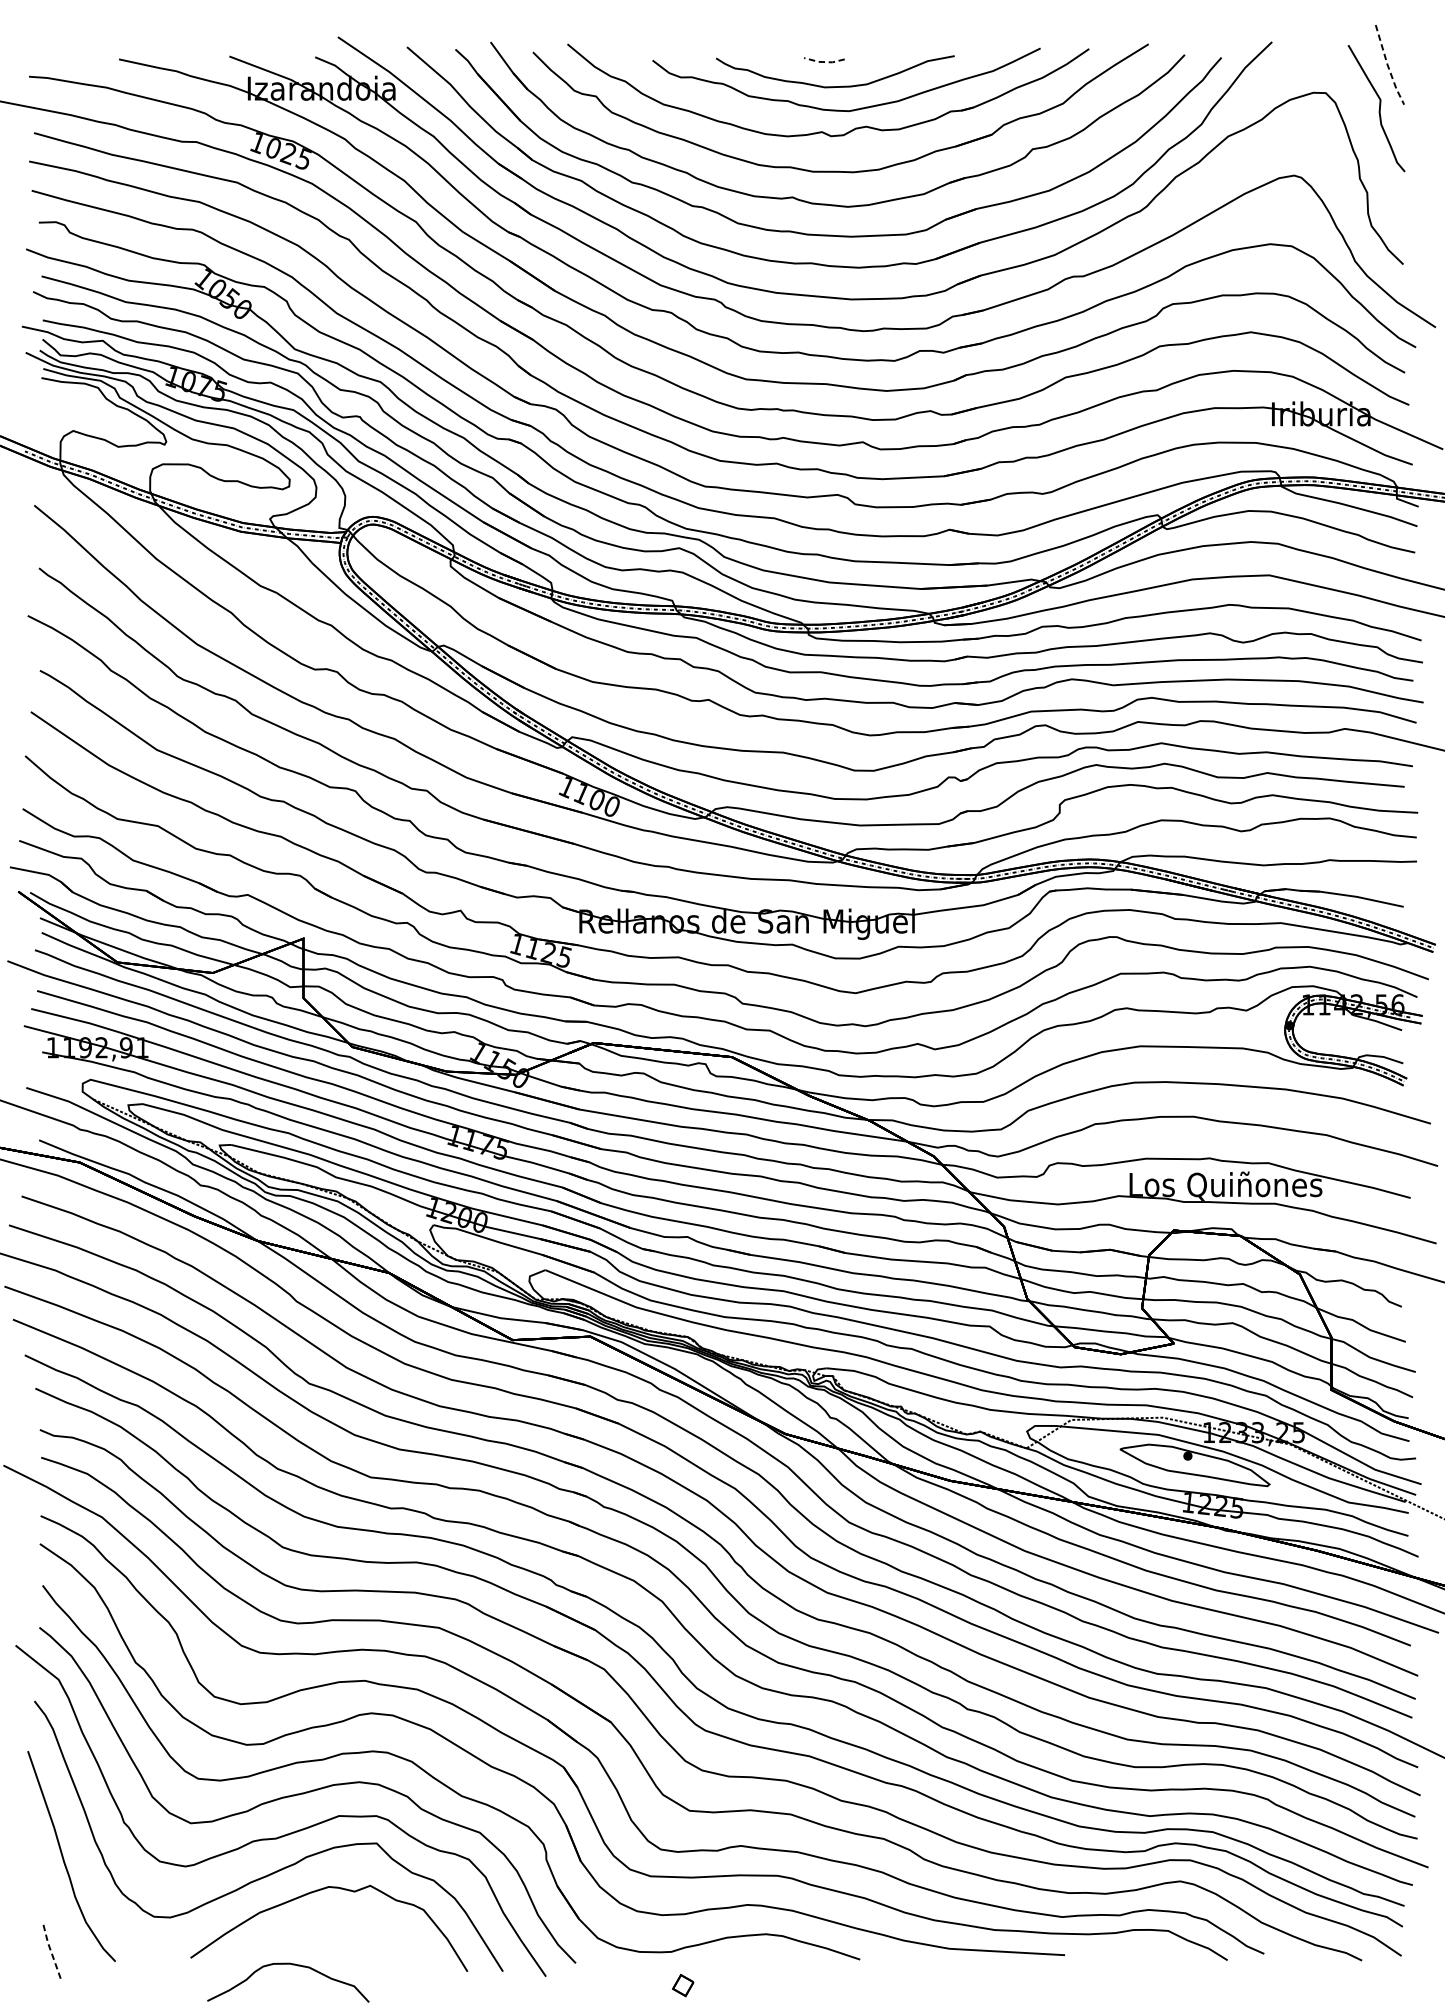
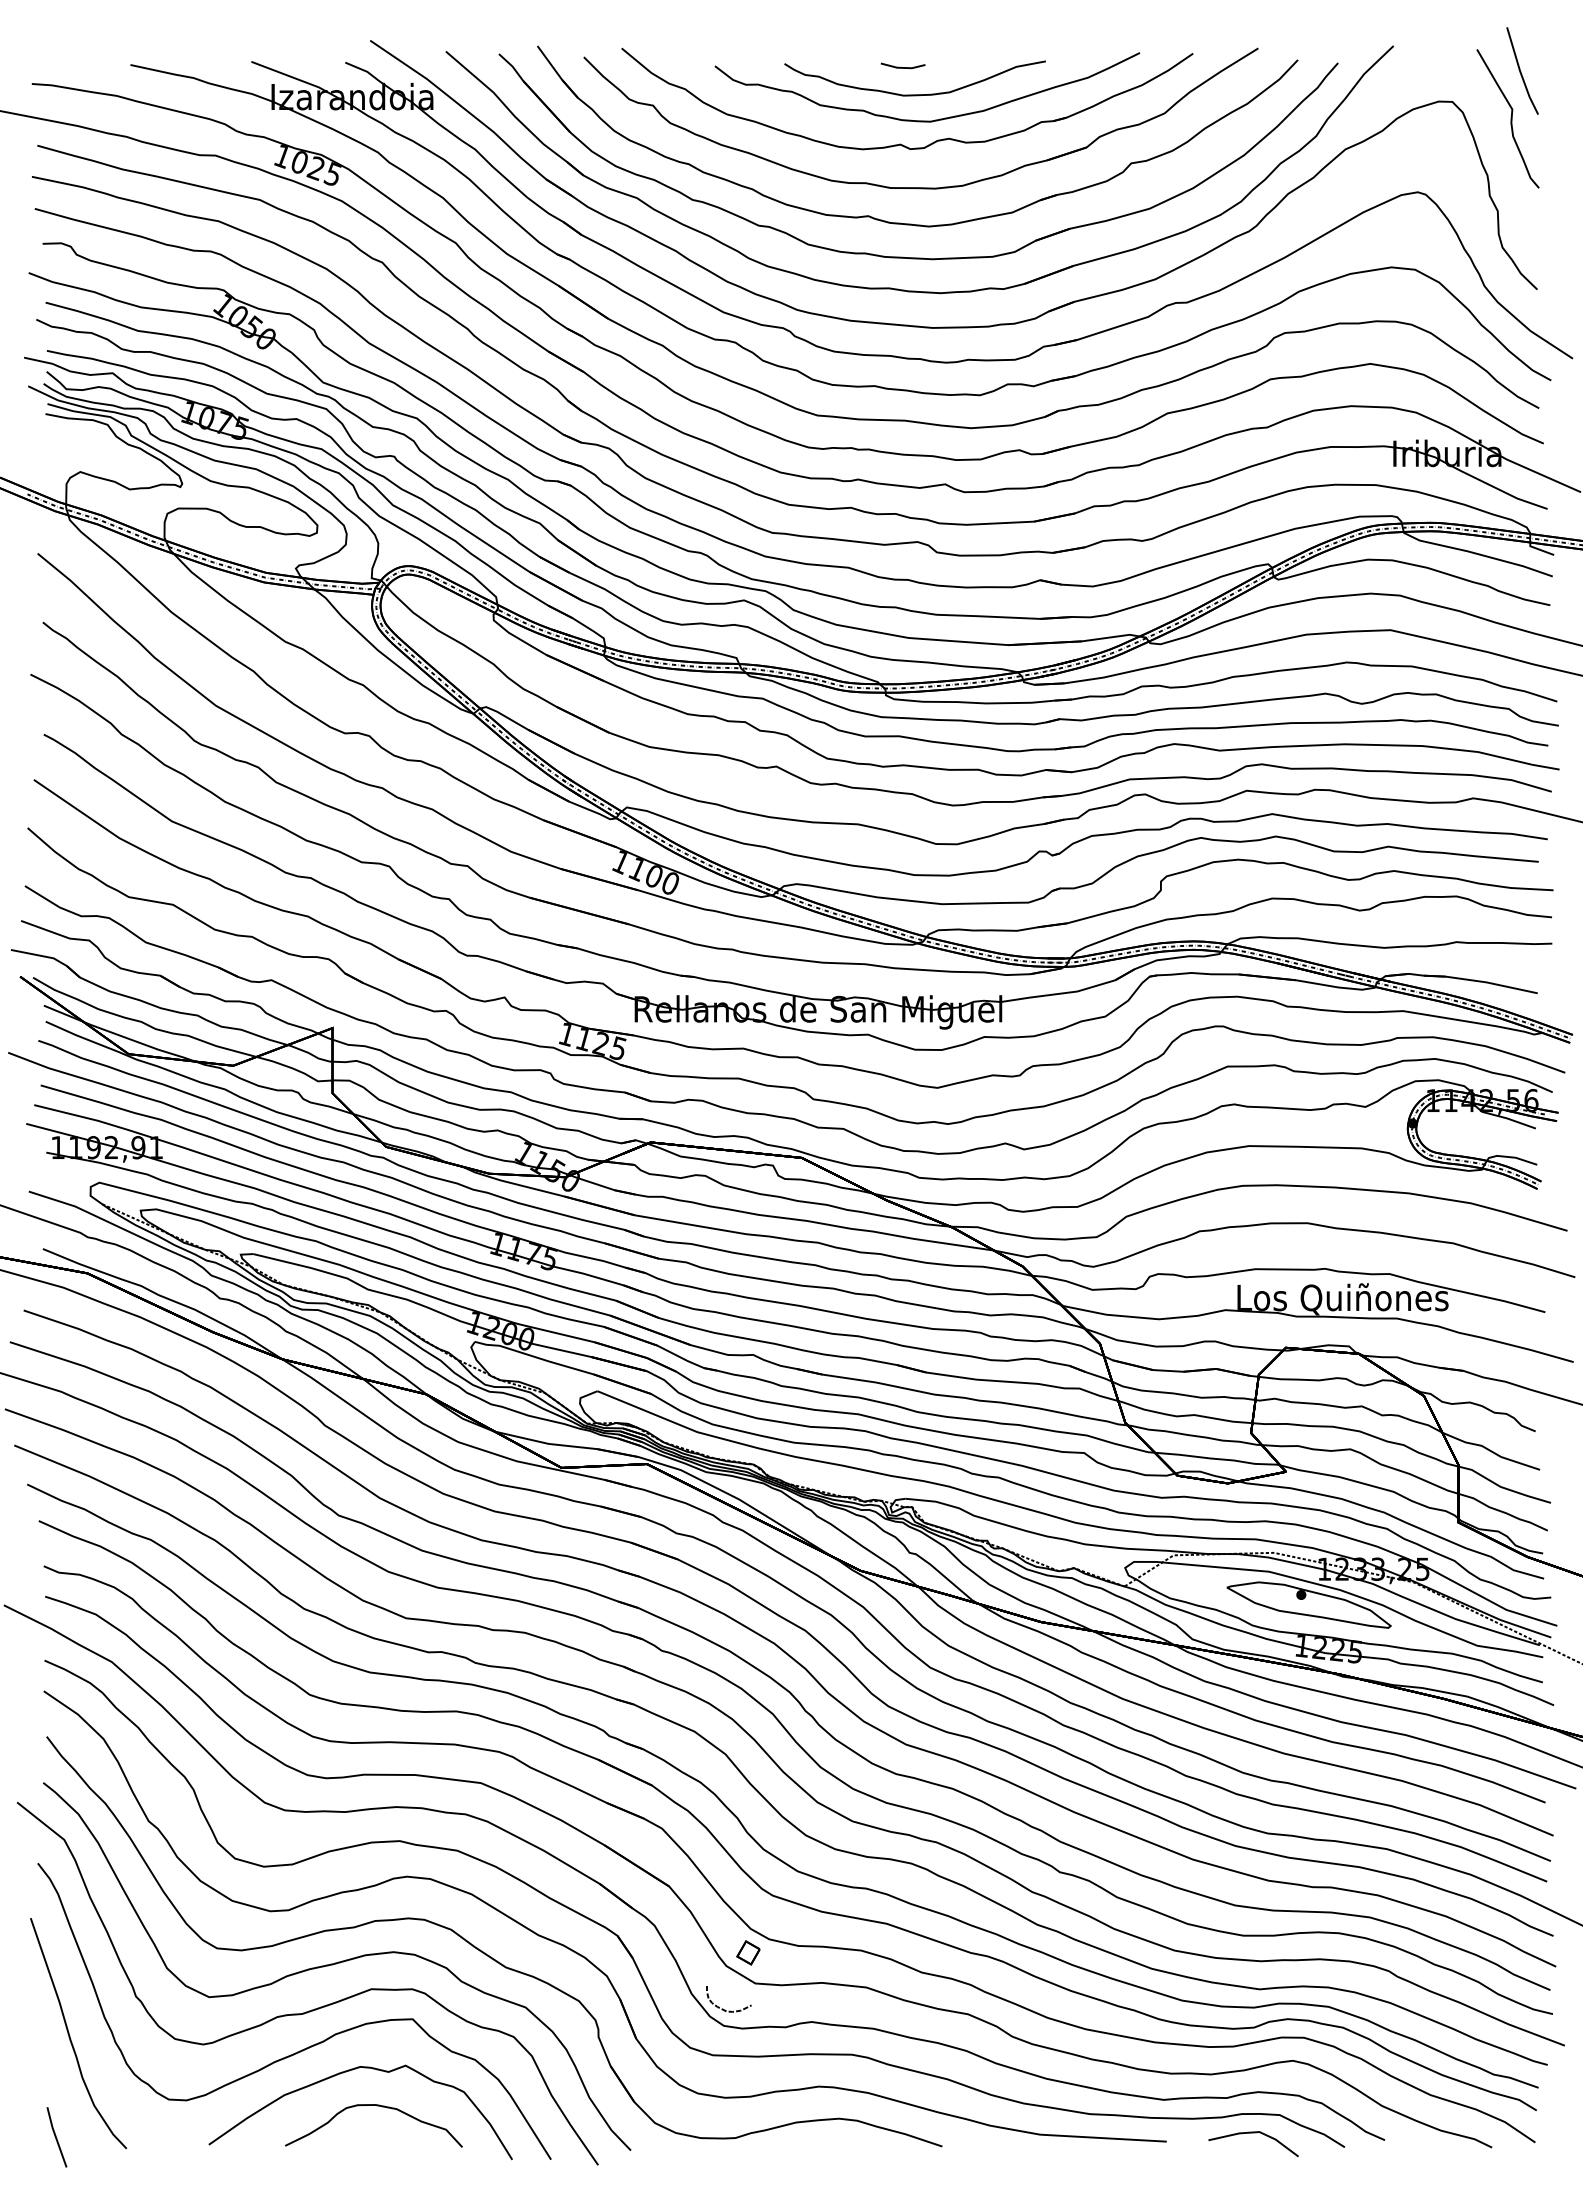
line: (824, 61) -> (903, 67), dashed -> solid
line: (1388, 65) -> (1520, 71), dashed -> solid
curve: (660, 1833) -> (723, 2008), added
line: (1144, 1947) -> (1253, 2133), added
line: (50, 1950) -> (55, 2136), dashed -> solid
curve: (291, 1965) -> (377, 2106), moved
part: (683, 1985) -> (748, 1952), moved

